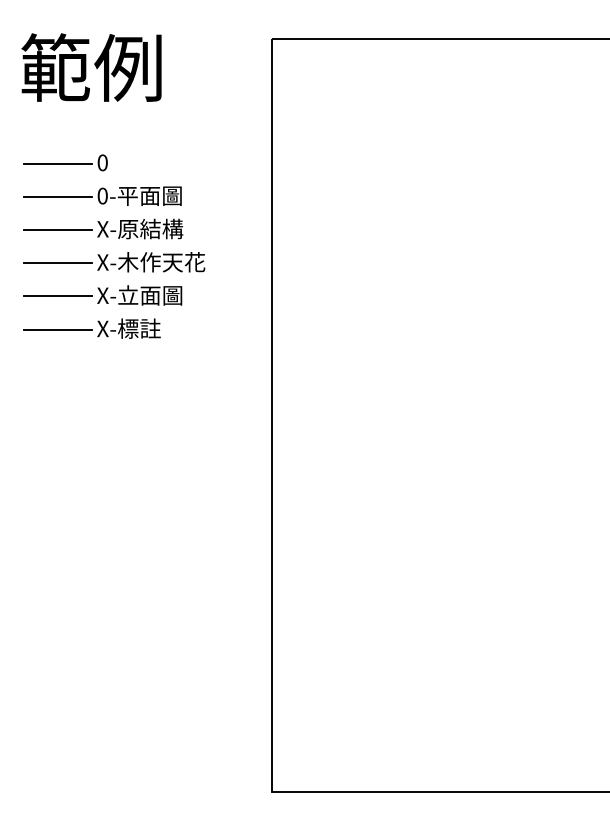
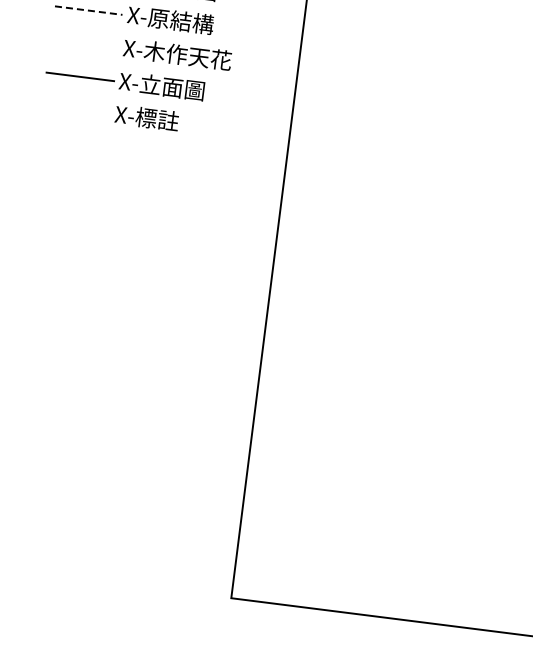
line: (58, 230) -> (89, 11), solid -> dashed
line: (57, 263) -> (83, 43), removed
line: (57, 329) -> (75, 109), removed

